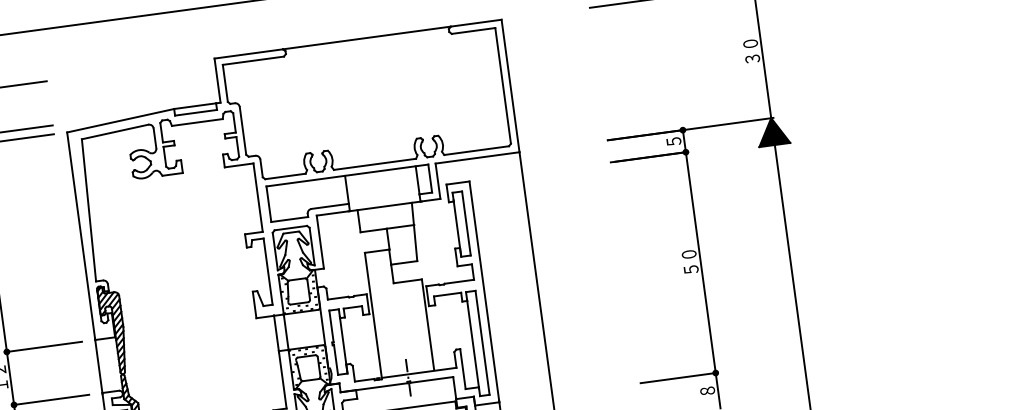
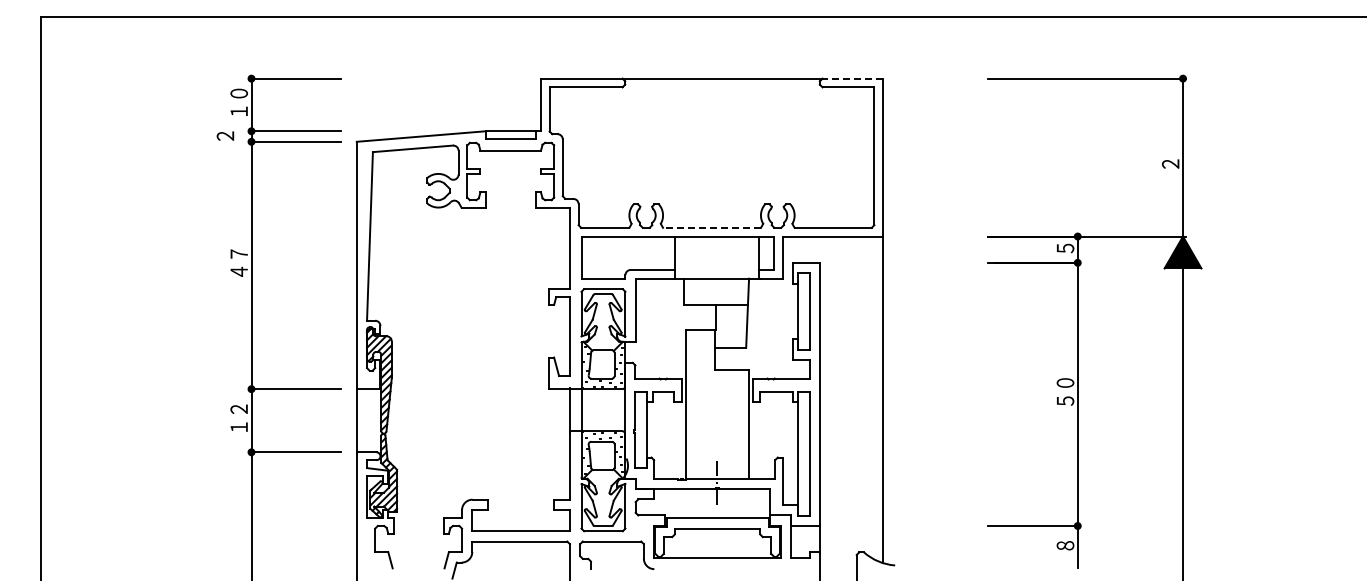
line: (475, 23) -> (852, 78), solid -> dashed
text: (751, 50) -> (1170, 154), ３０ -> ２
line: (375, 164) -> (712, 227), solid -> dashed

